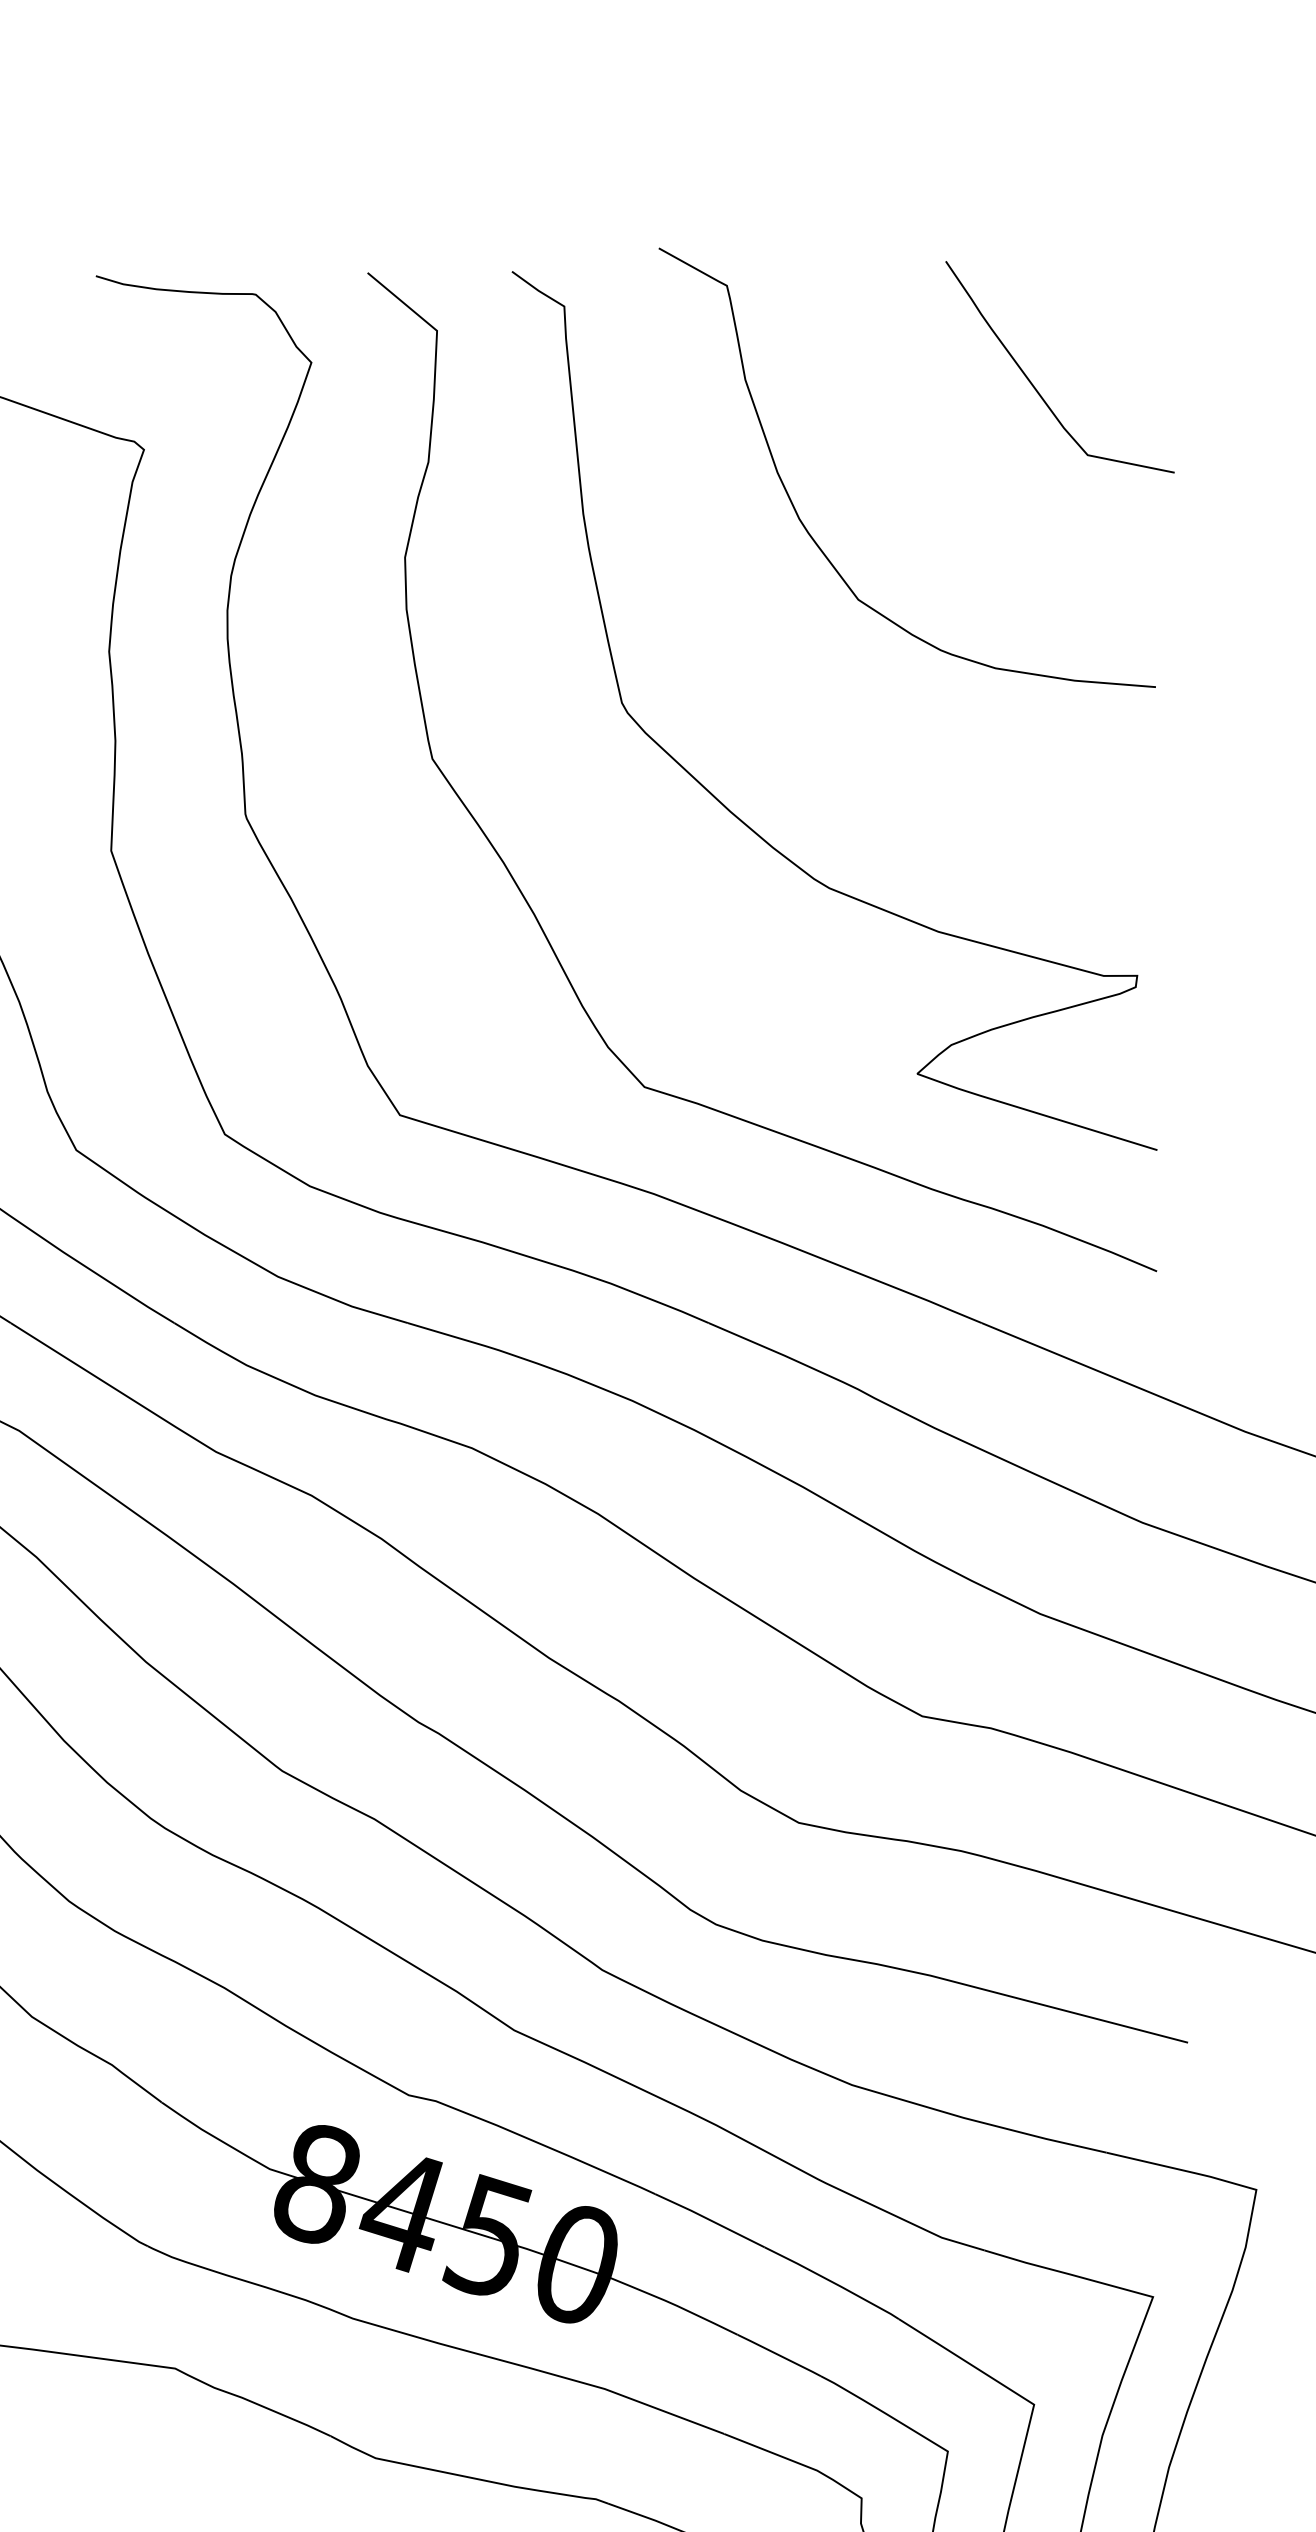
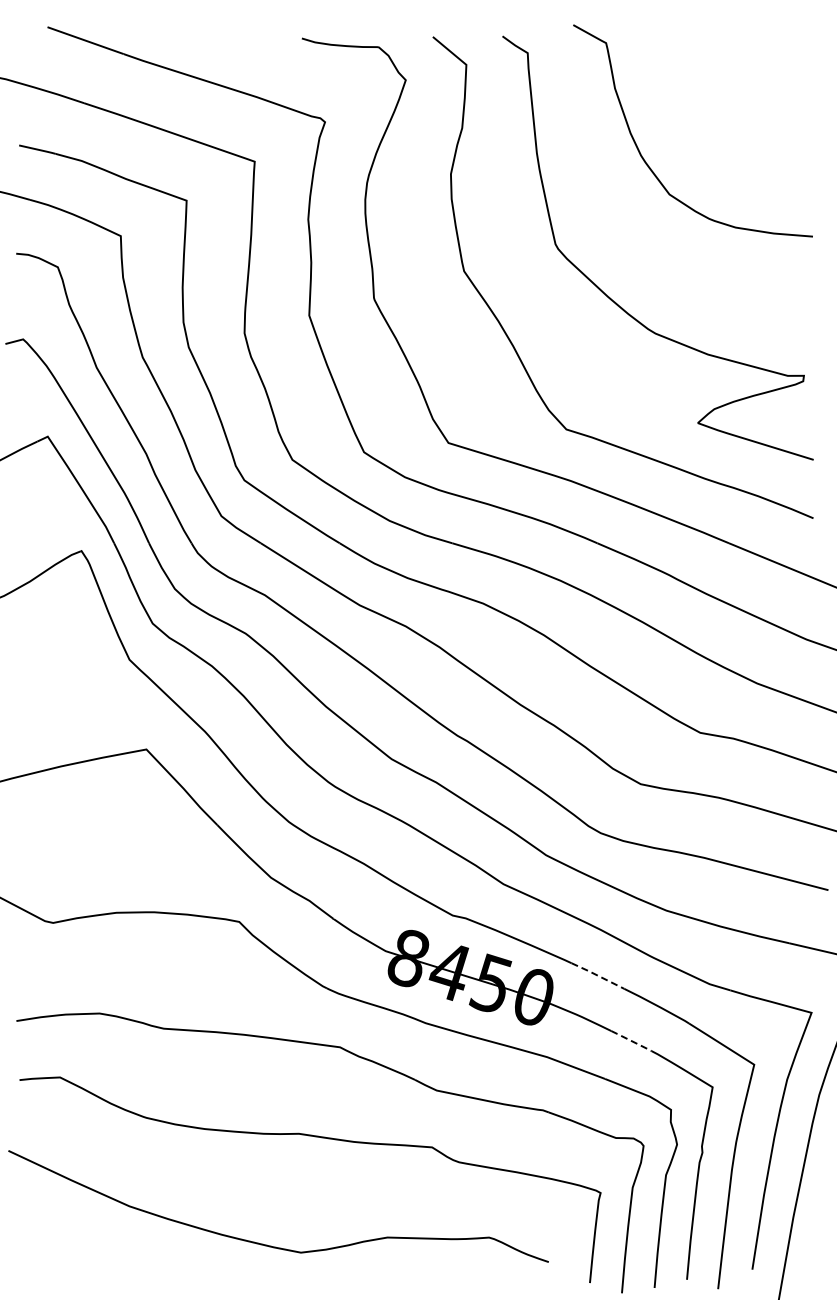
curve: (1034, 384) -> (754, 90), removed
line: (709, 2219) -> (597, 975), solid -> dashed
line: (779, 2356) -> (631, 1041), solid -> dashed

